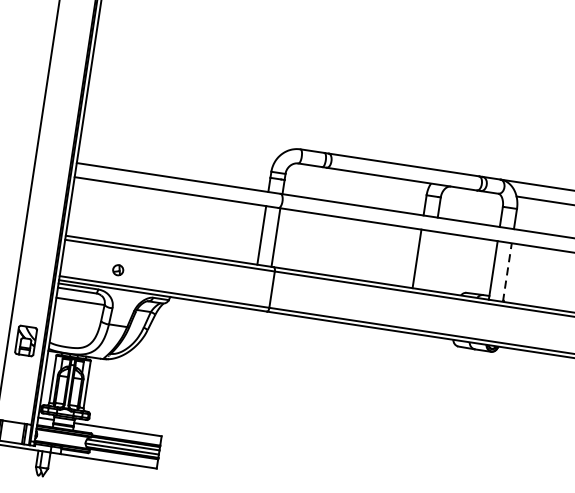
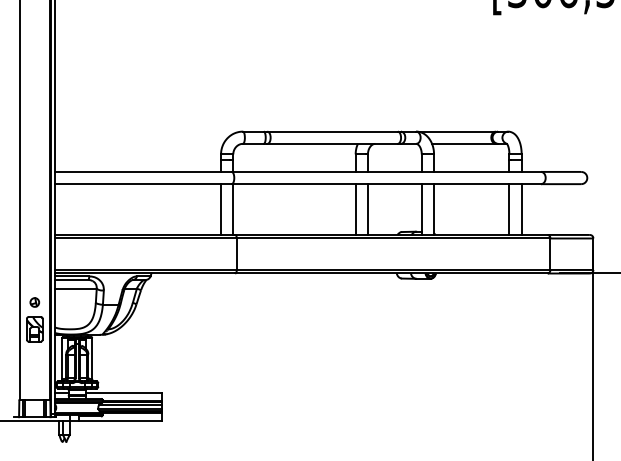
line: (430, 260) -> (367, 209), added
part: (117, 270) -> (34, 302), moved
line: (507, 272) -> (434, 209), dashed -> solid

